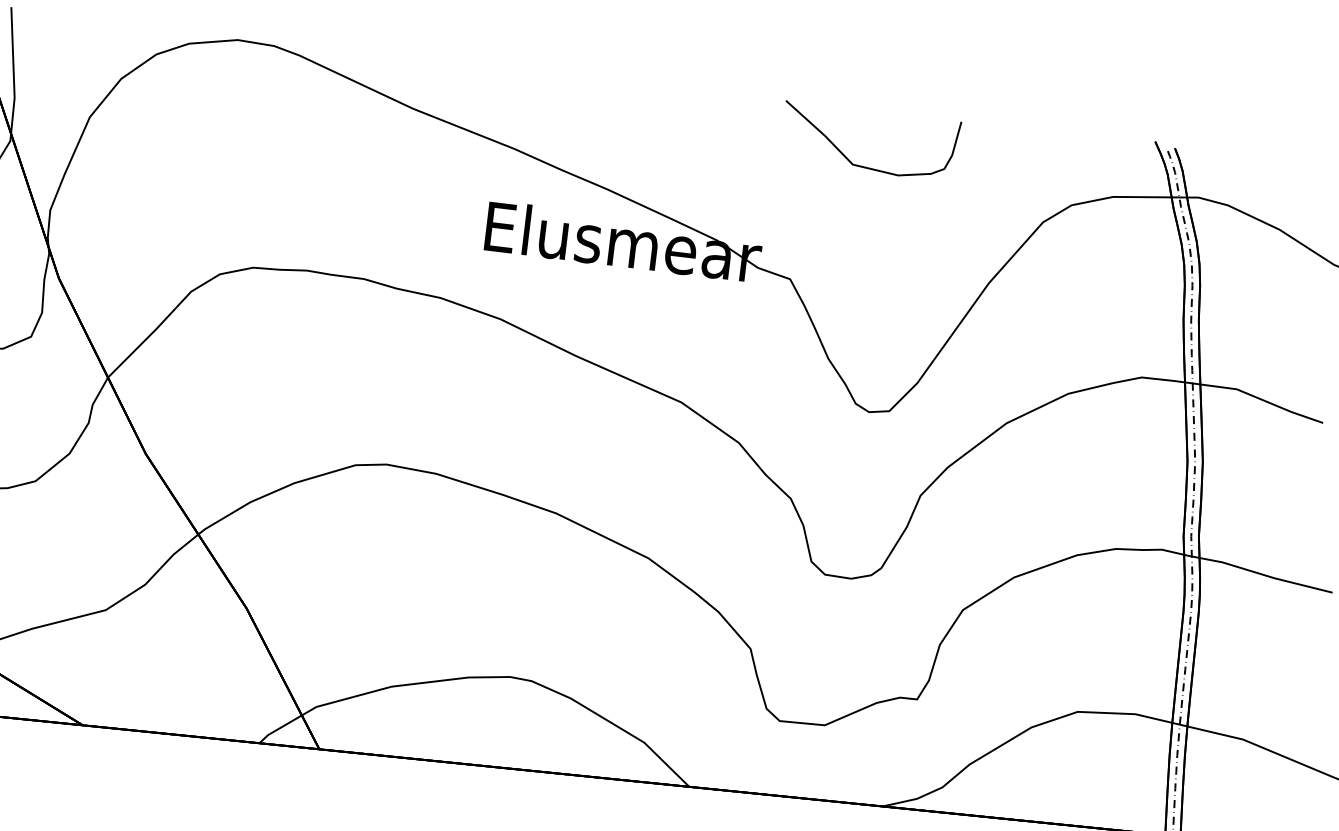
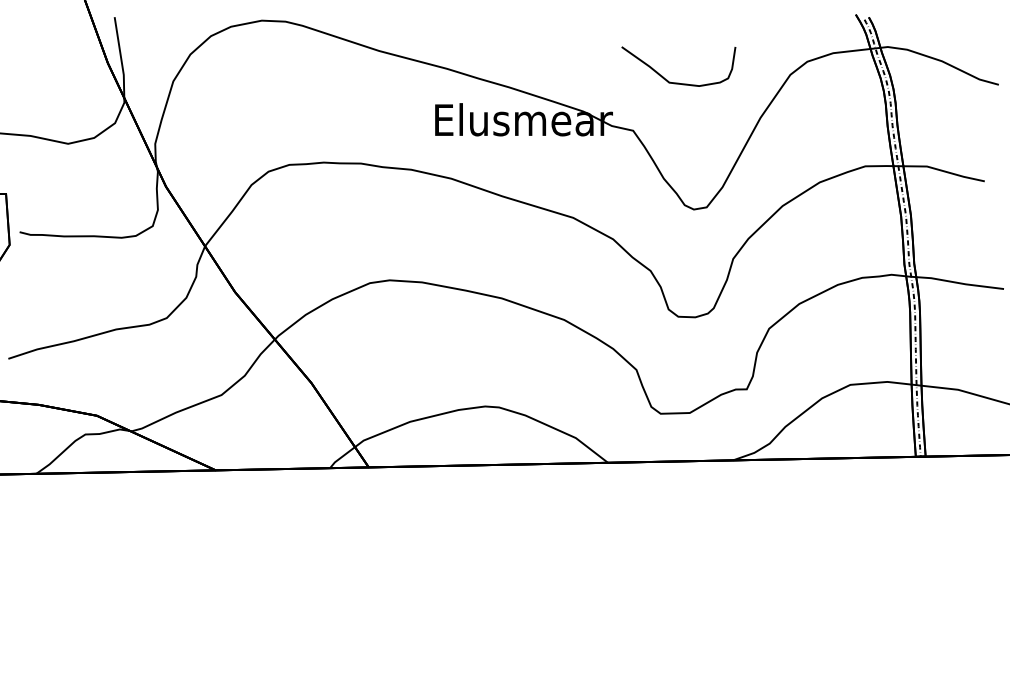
curve: (866, 166) -> (678, 82), moved

